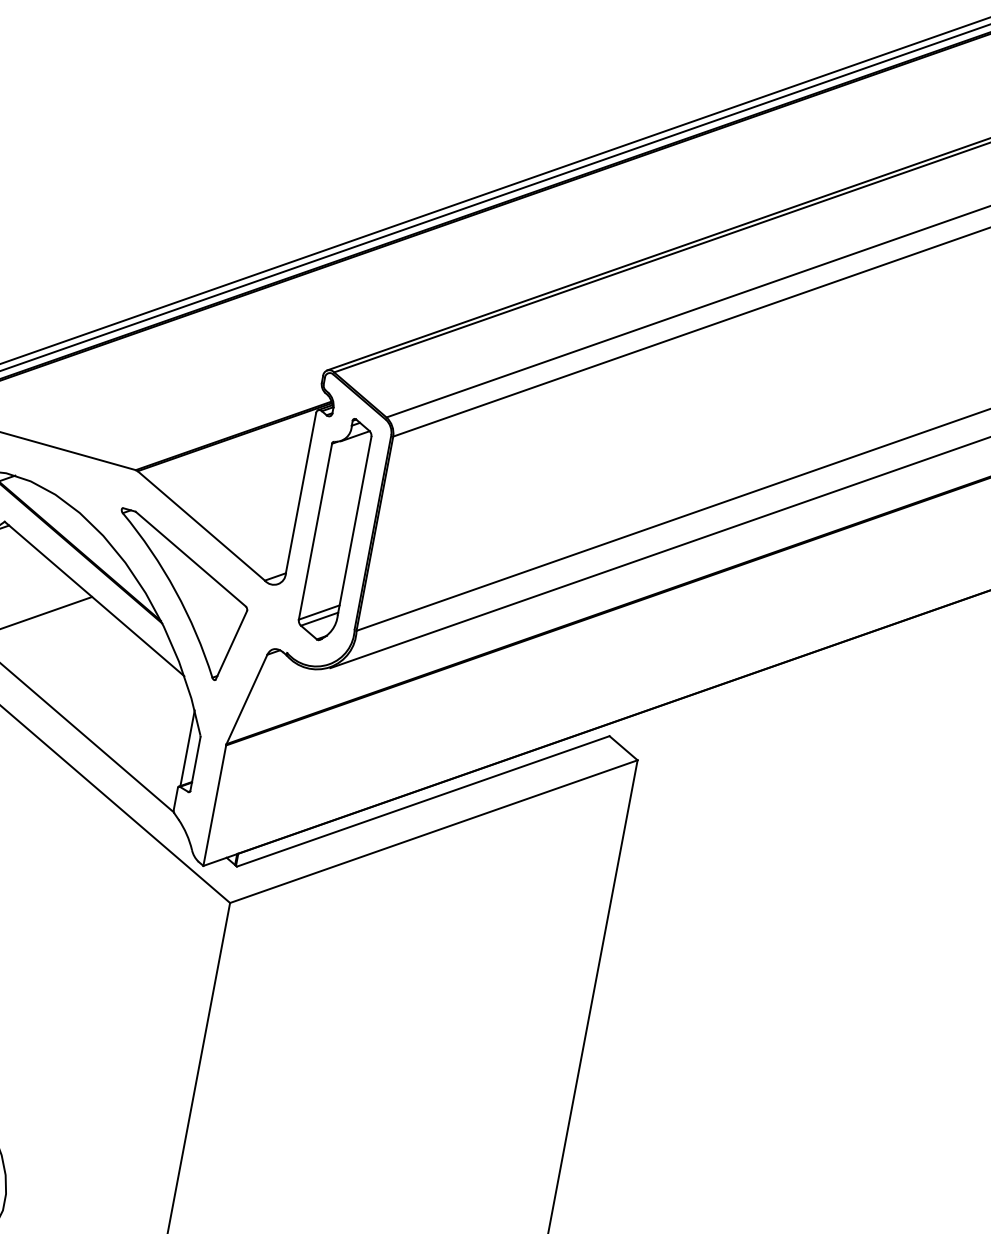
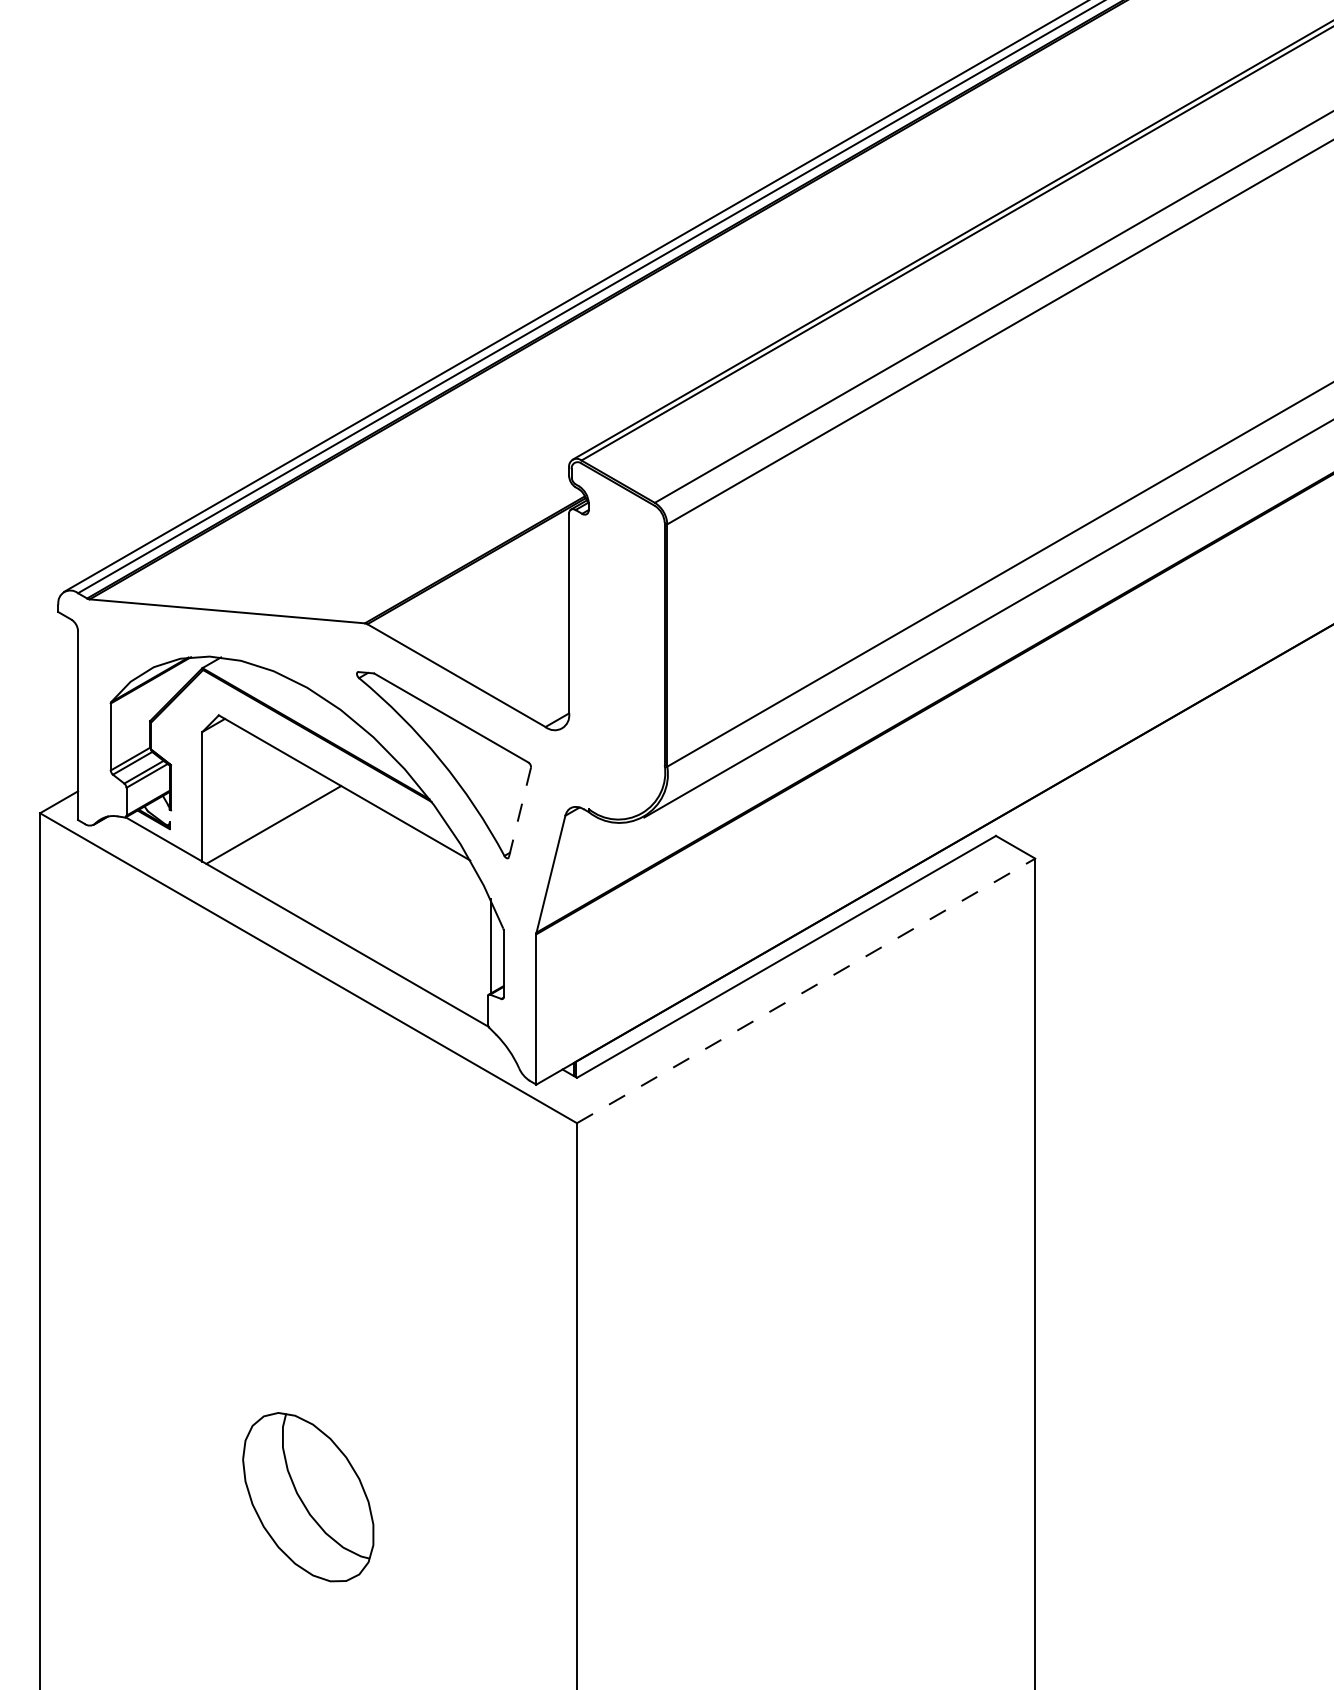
part: (335, 528) -> (618, 648), removed
line: (231, 645) -> (519, 812), solid -> dashed
line: (434, 831) -> (806, 990), solid -> dashed

